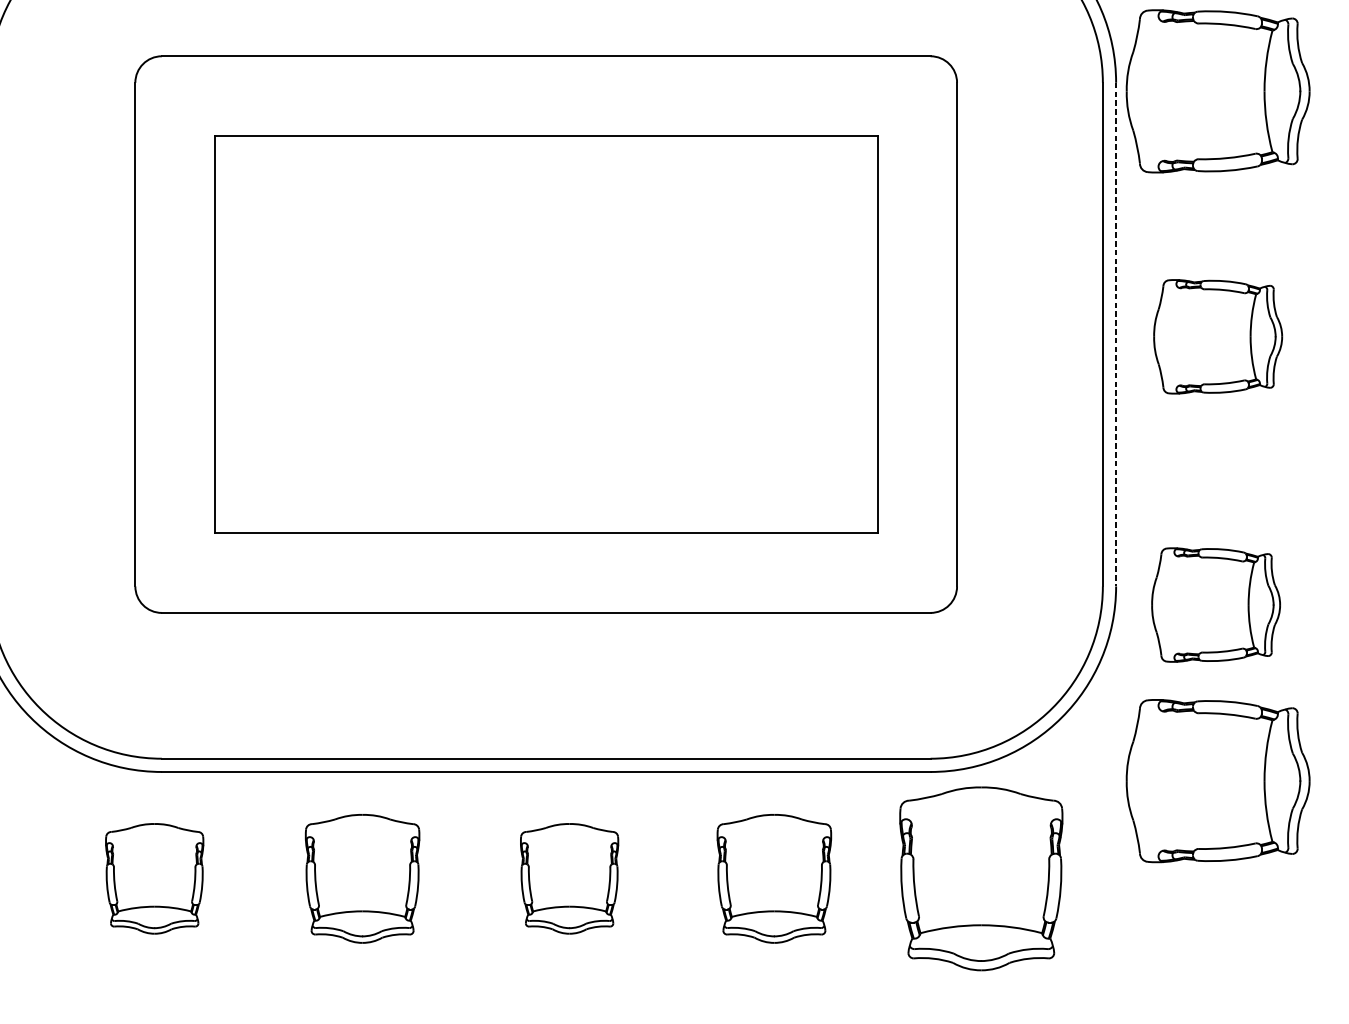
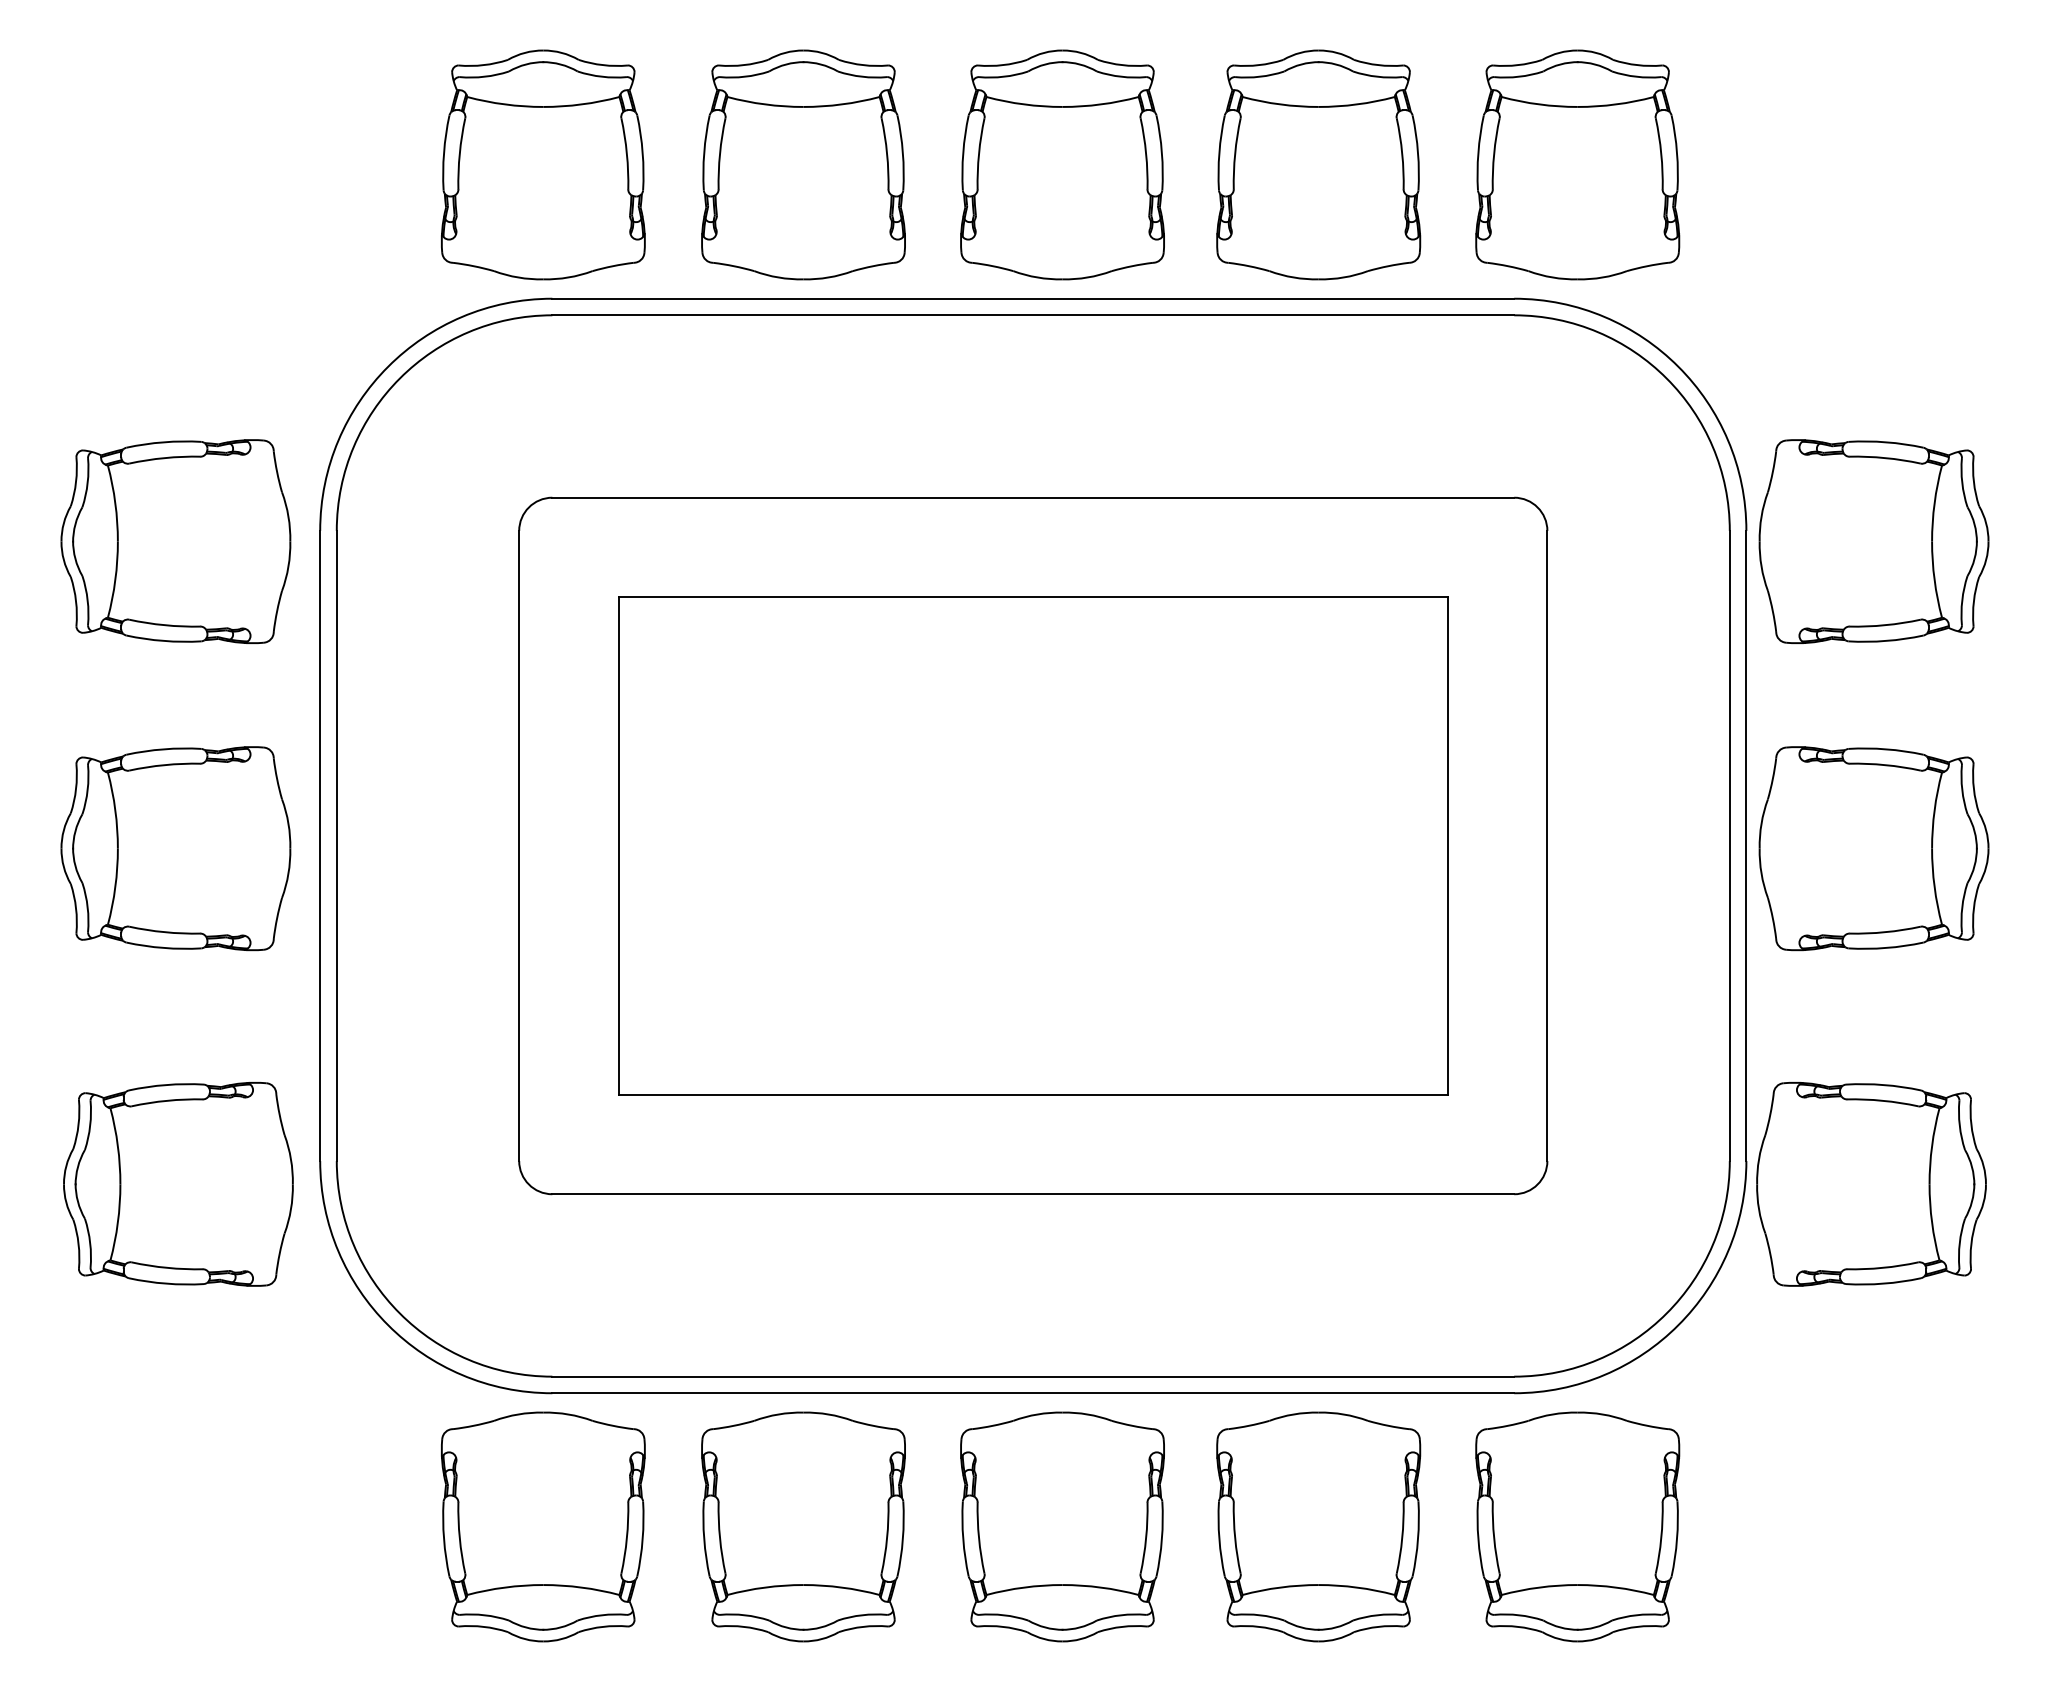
line: (1116, 335) -> (1746, 846), dashed -> solid
part: (1217, 336) -> (1873, 848), size x1.43
part: (1216, 605) -> (1871, 1184), size x1.43
part: (1217, 780) -> (1873, 1404), removed
part: (154, 878) -> (543, 1526), size x1.67
part: (362, 878) -> (803, 1526), size x1.43
part: (569, 878) -> (1062, 1526), size x1.67
part: (774, 878) -> (1318, 1526), size x1.43

